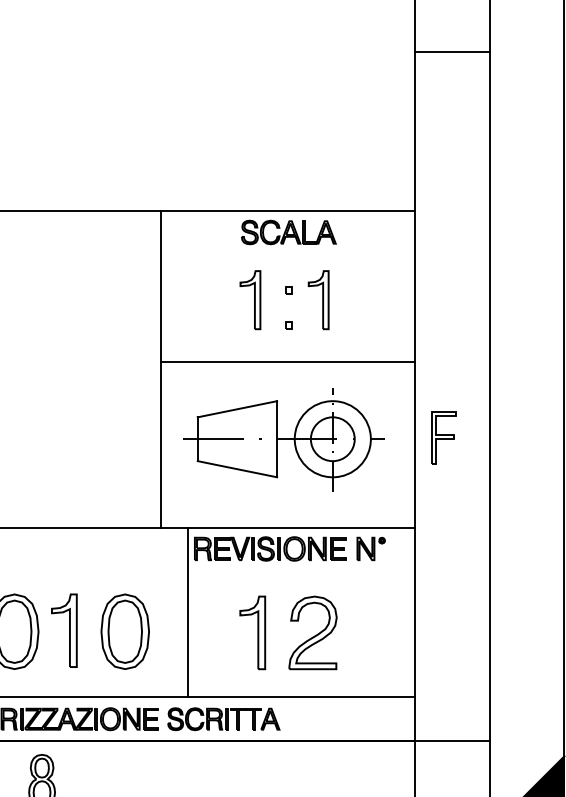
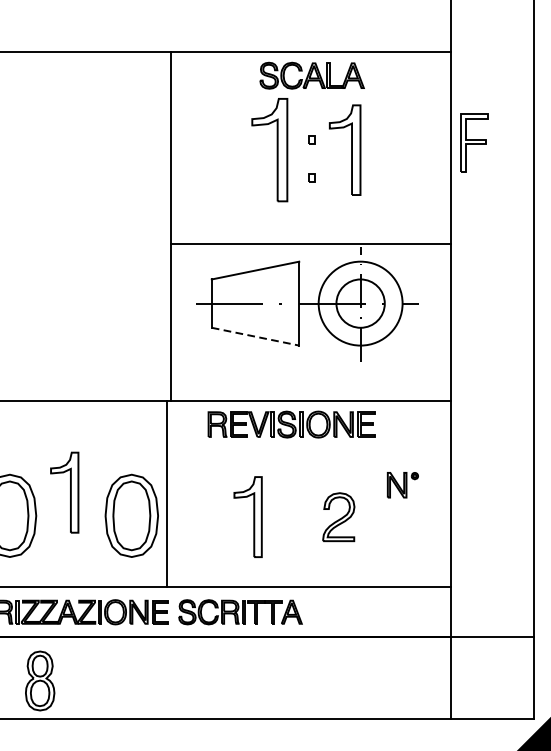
part: (250, 300) -> (269, 150), size x1.6
part: (318, 300) -> (344, 150), size x1.4
line: (288, 362) -> (311, 244), moved
part: (443, 437) -> (473, 142), moved
line: (237, 469) -> (255, 336), solid -> dashed
part: (370, 548) -> (402, 484), moved
line: (187, 611) -> (166, 493), moved
part: (64, 630) -> (64, 492), moved
part: (252, 632) -> (247, 516), moved
part: (312, 632) -> (338, 516), size x0.6

